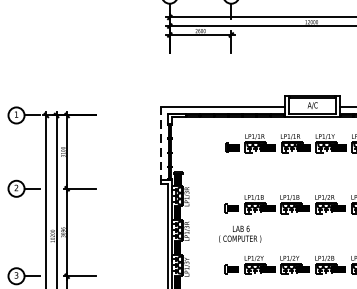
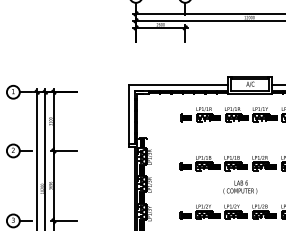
line: (160, 144) -> (128, 115), dashed -> solid
text: (240, 234) -> (240, 187), moved

